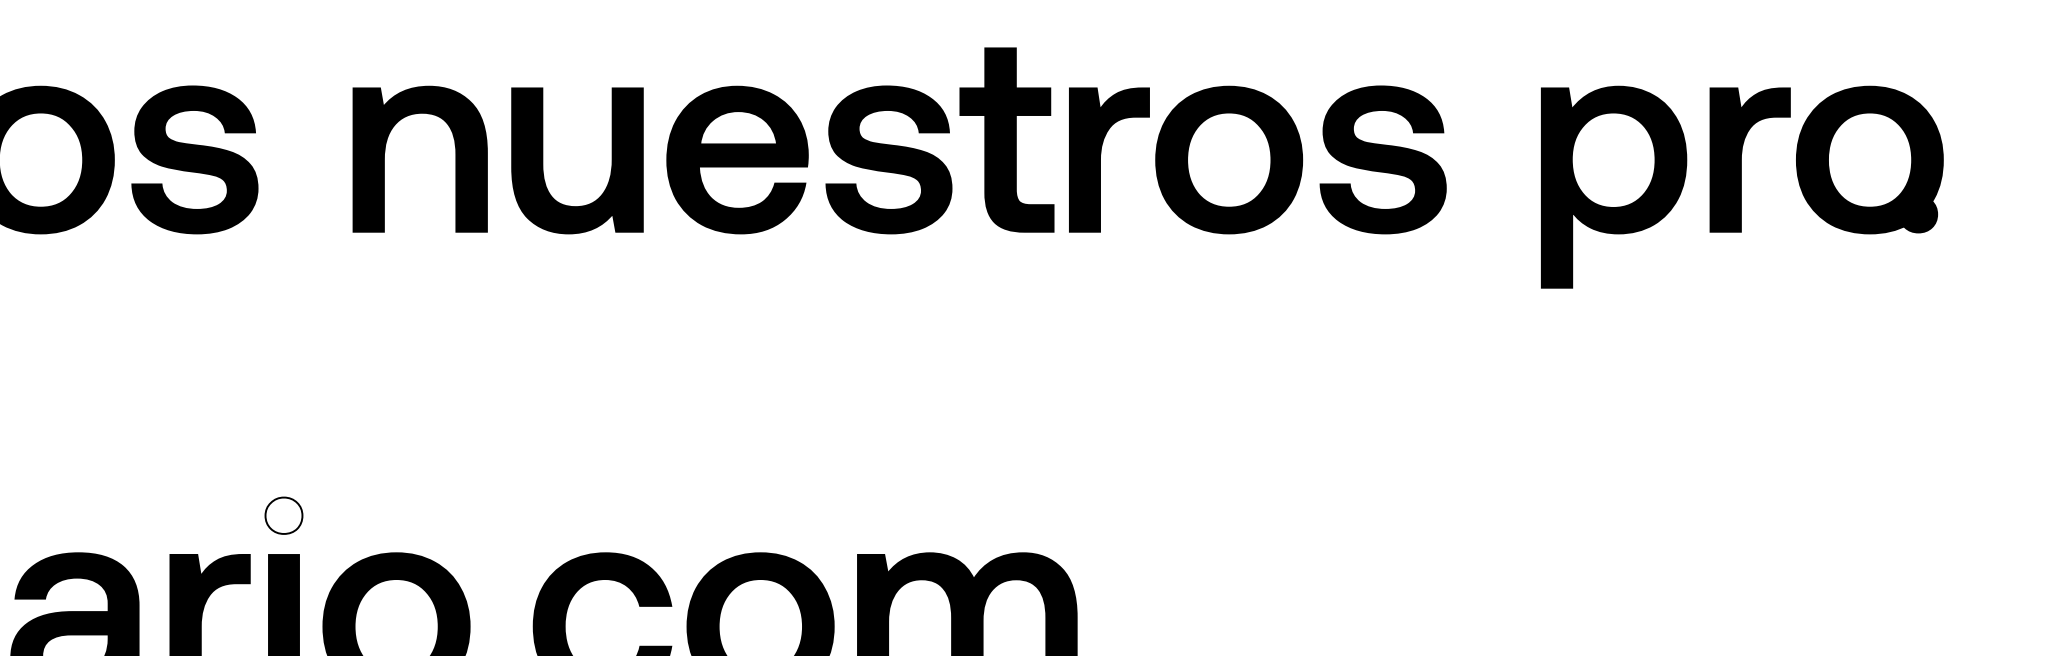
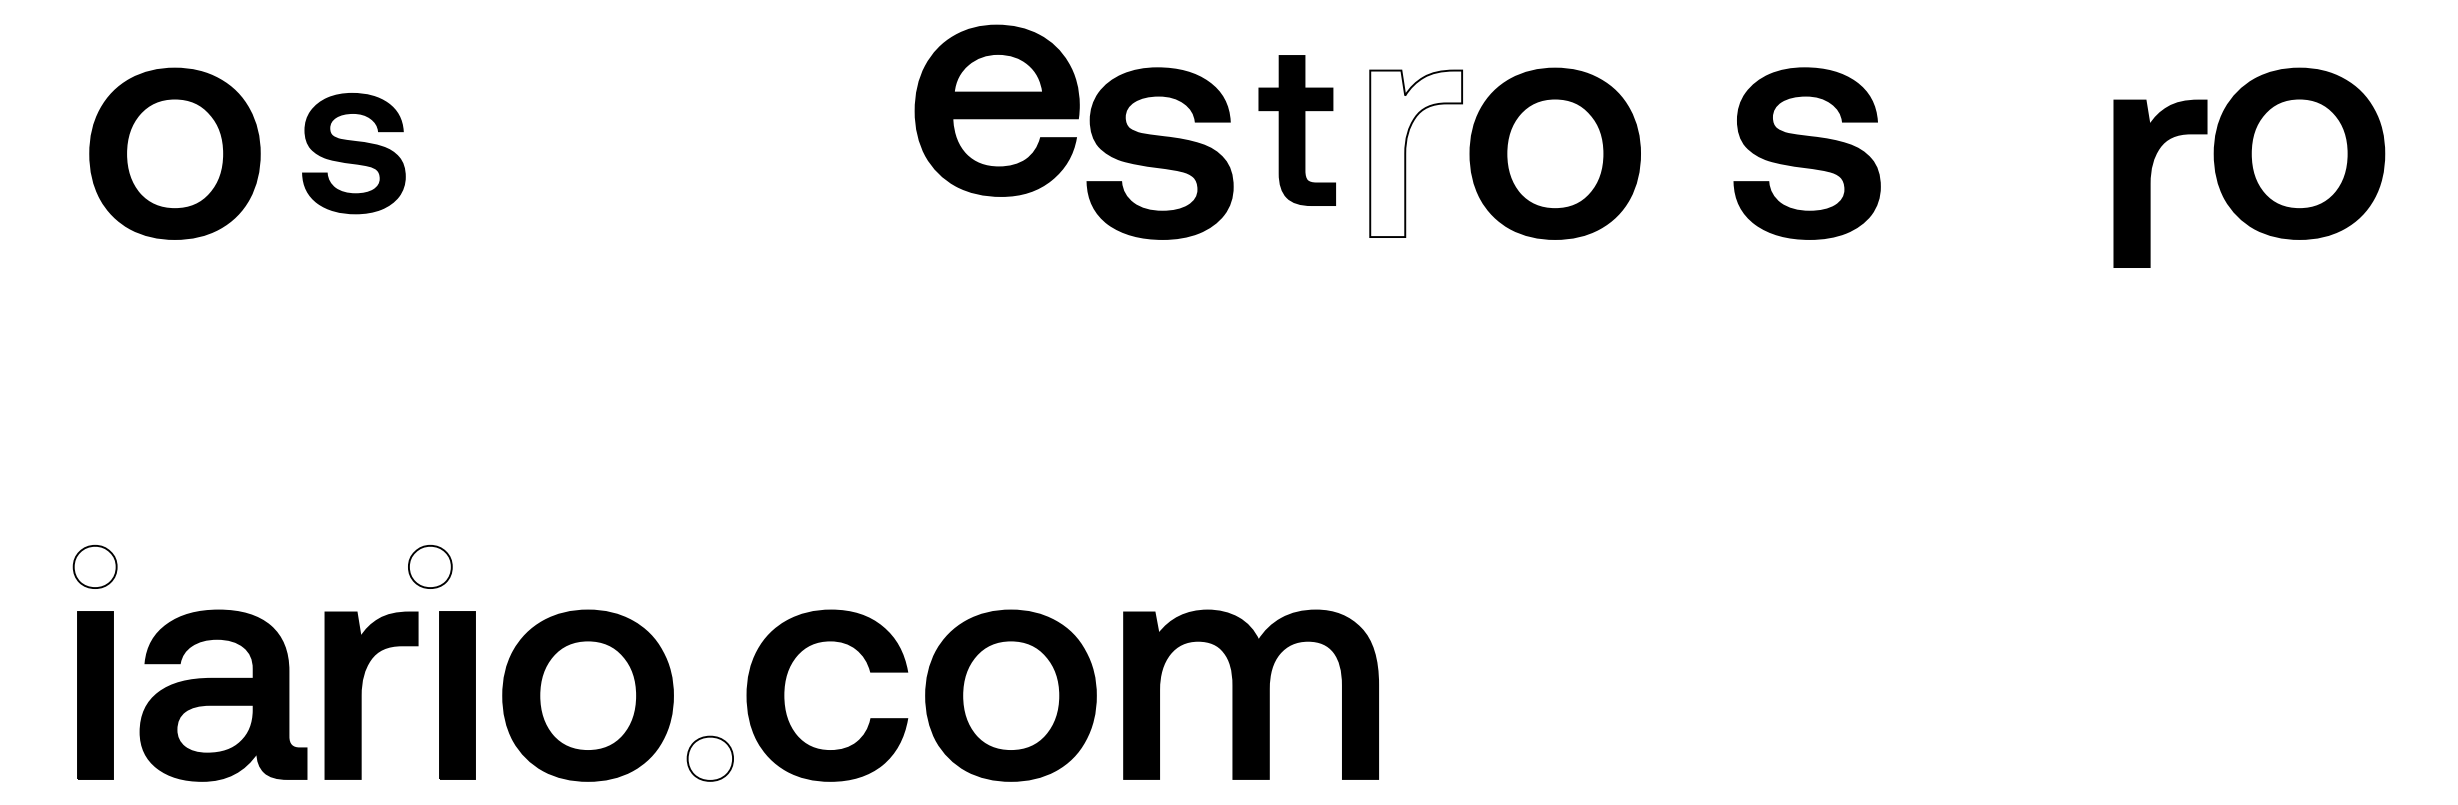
part: (1007, 140) -> (1297, 130), size x0.7
part: (384, 158) -> (574, 152), removed
part: (194, 159) -> (353, 153), size x0.7
part: (736, 159) -> (996, 110), moved
fill: (1109, 159) -> (1416, 153), removed
part: (1382, 159) -> (1806, 153), moved
part: (1741, 159) -> (2150, 183), moved
part: (611, 166) -> (837, 161), removed
part: (1614, 186) -> (2002, 184), removed
fill: (1918, 214) -> (2355, 216), removed
part: (284, 515) -> (430, 566), moved

